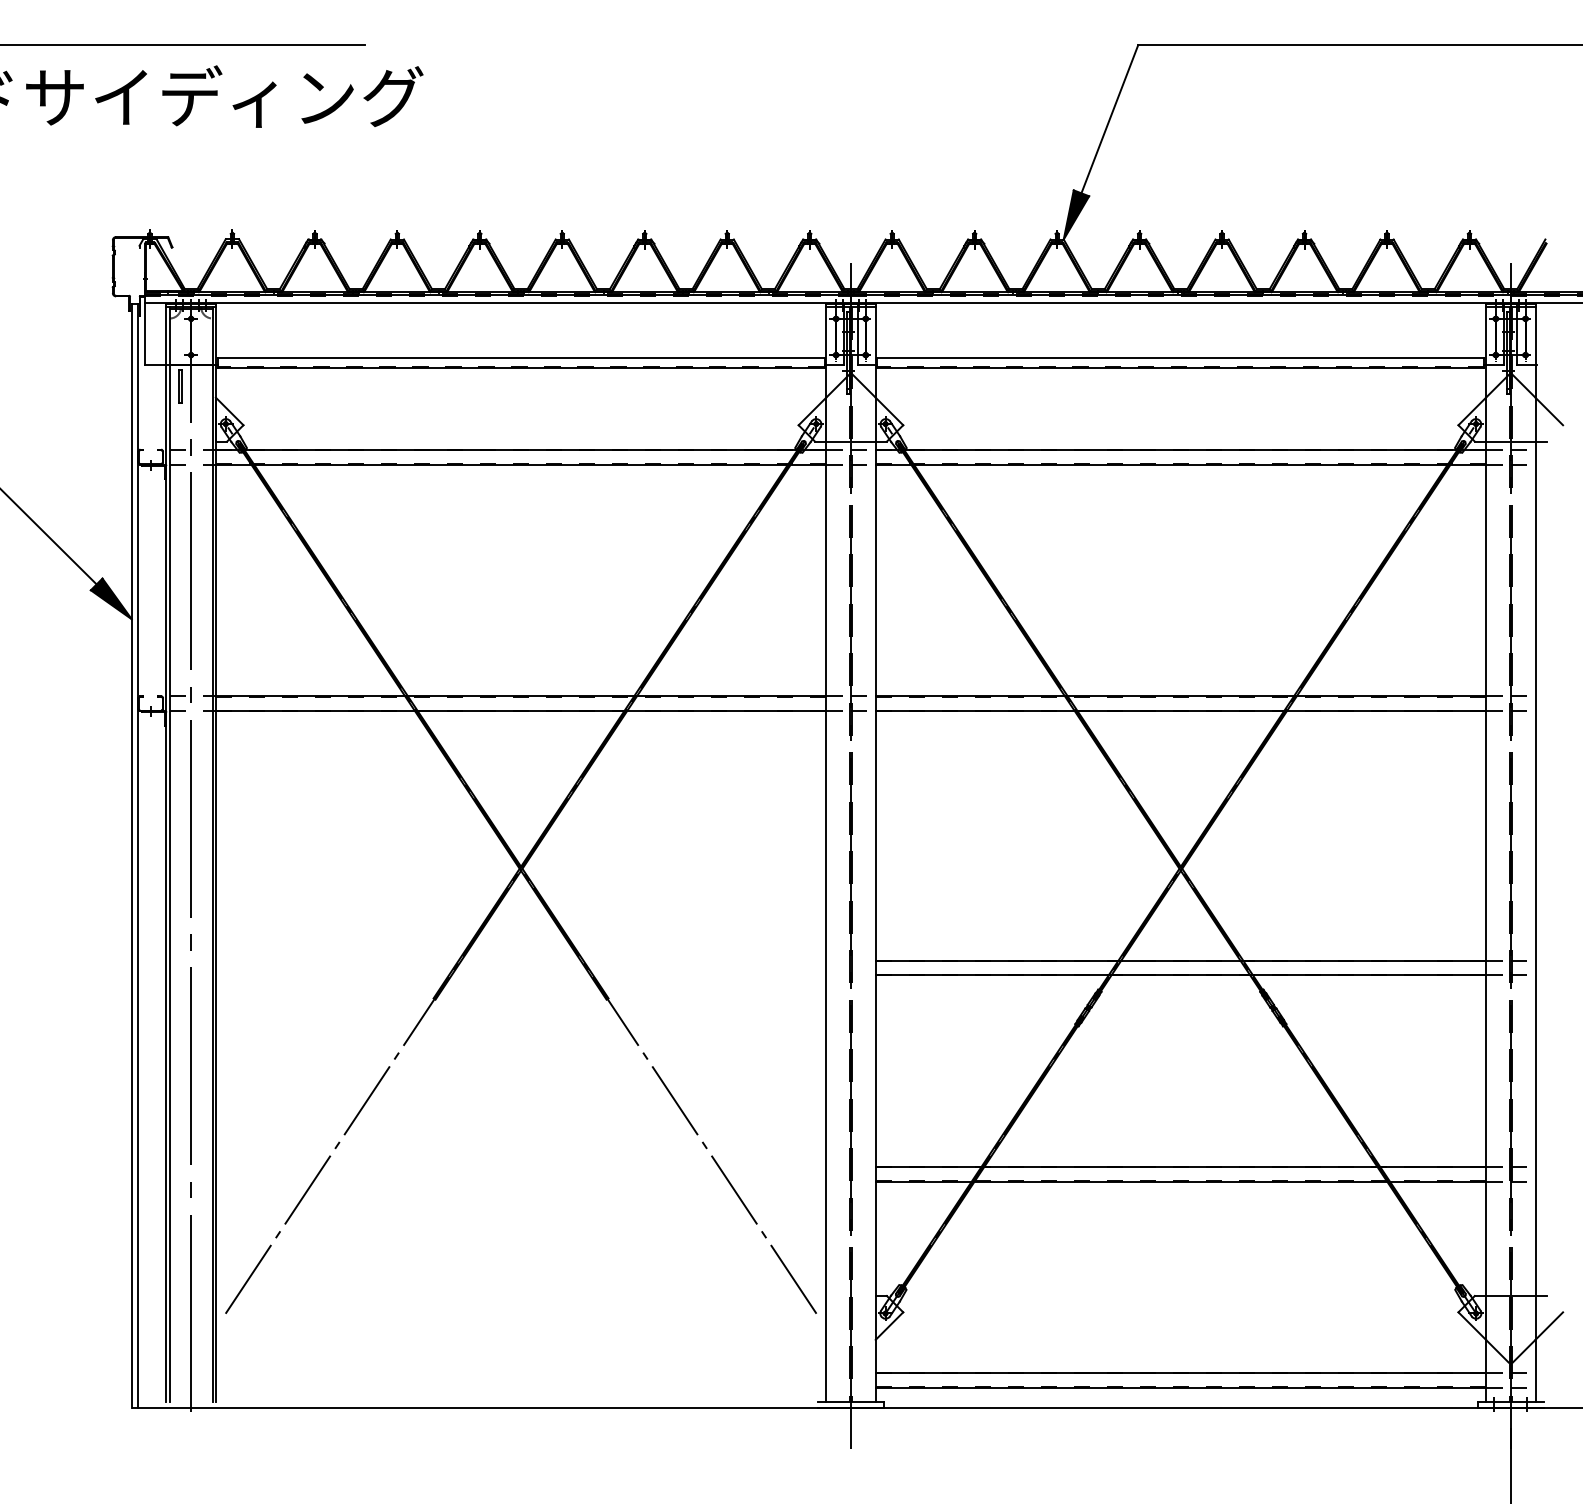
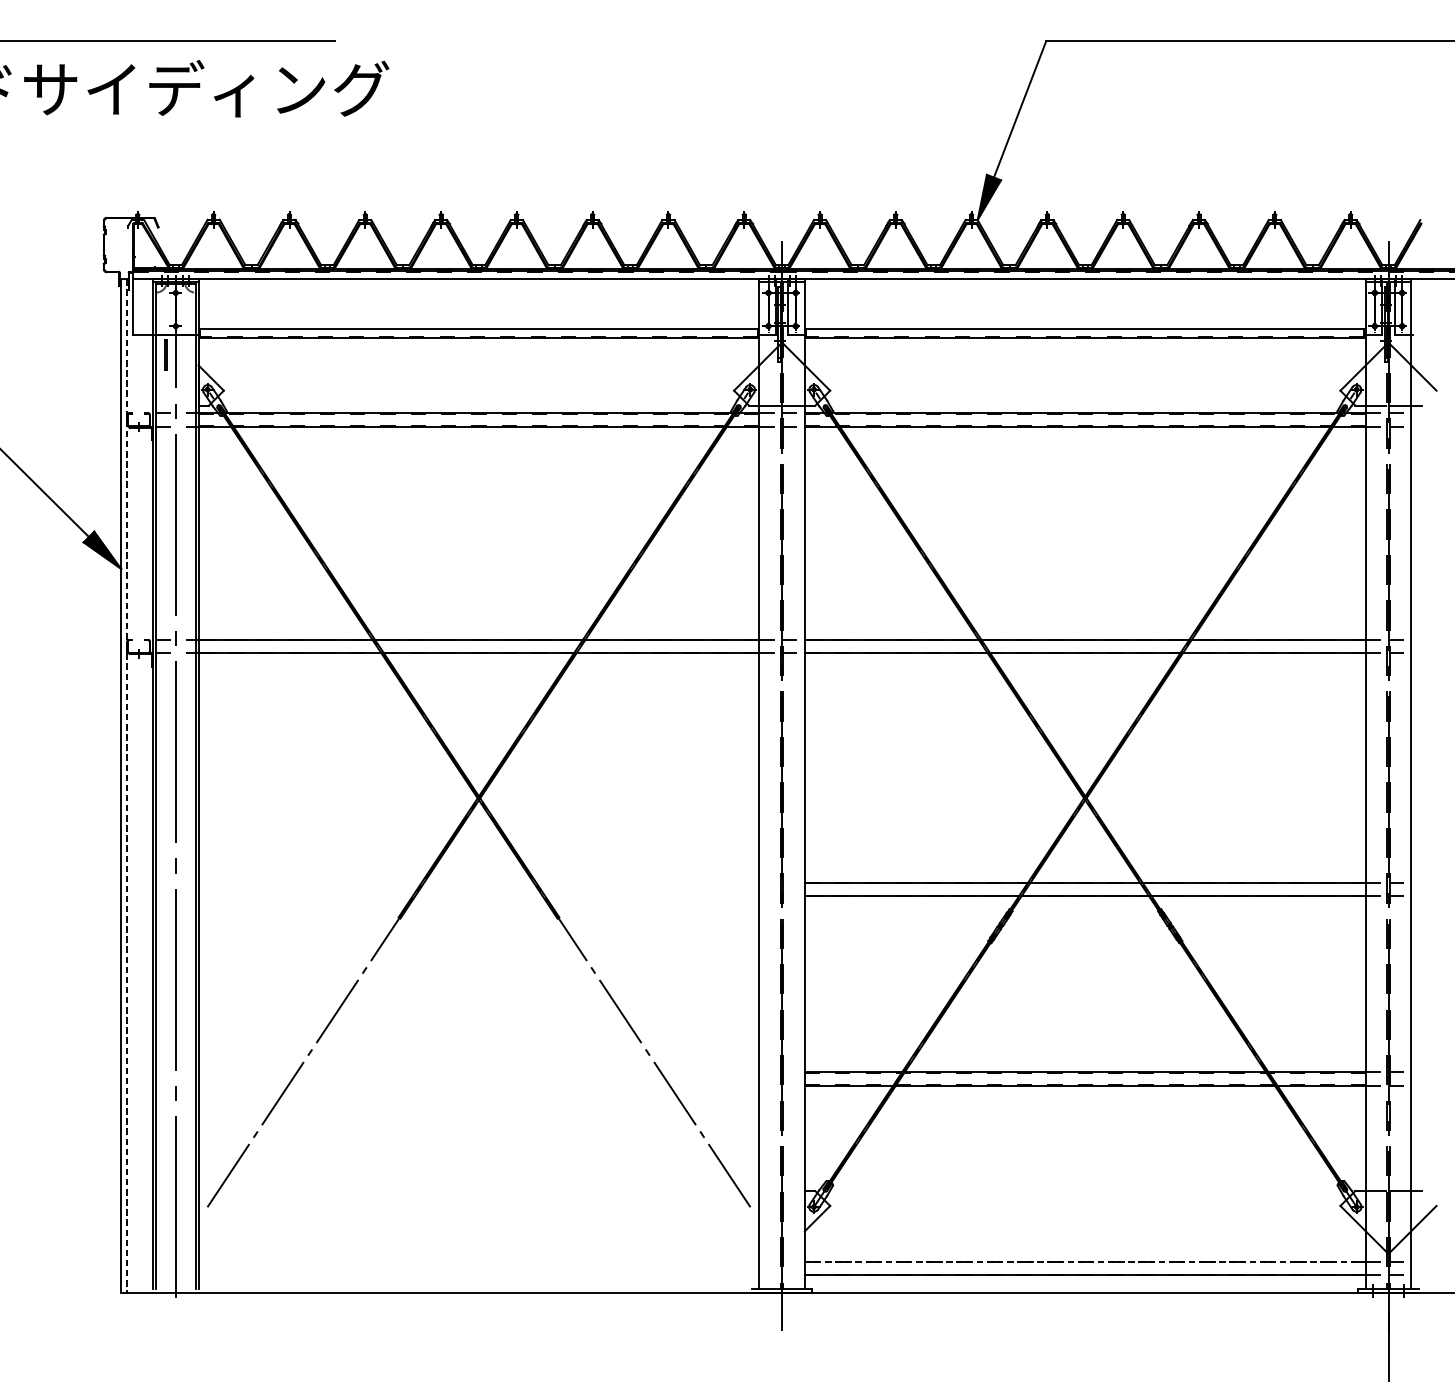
line: (138, 855) -> (127, 786), solid -> dashed
line: (1181, 1372) -> (1085, 1261), solid -> dashed

